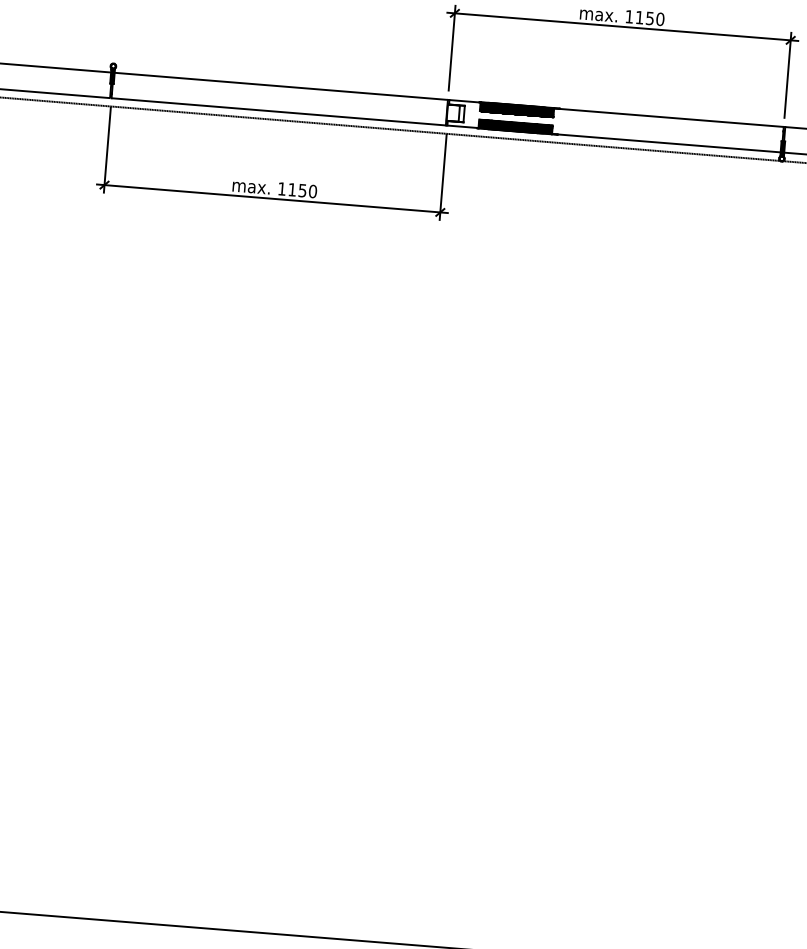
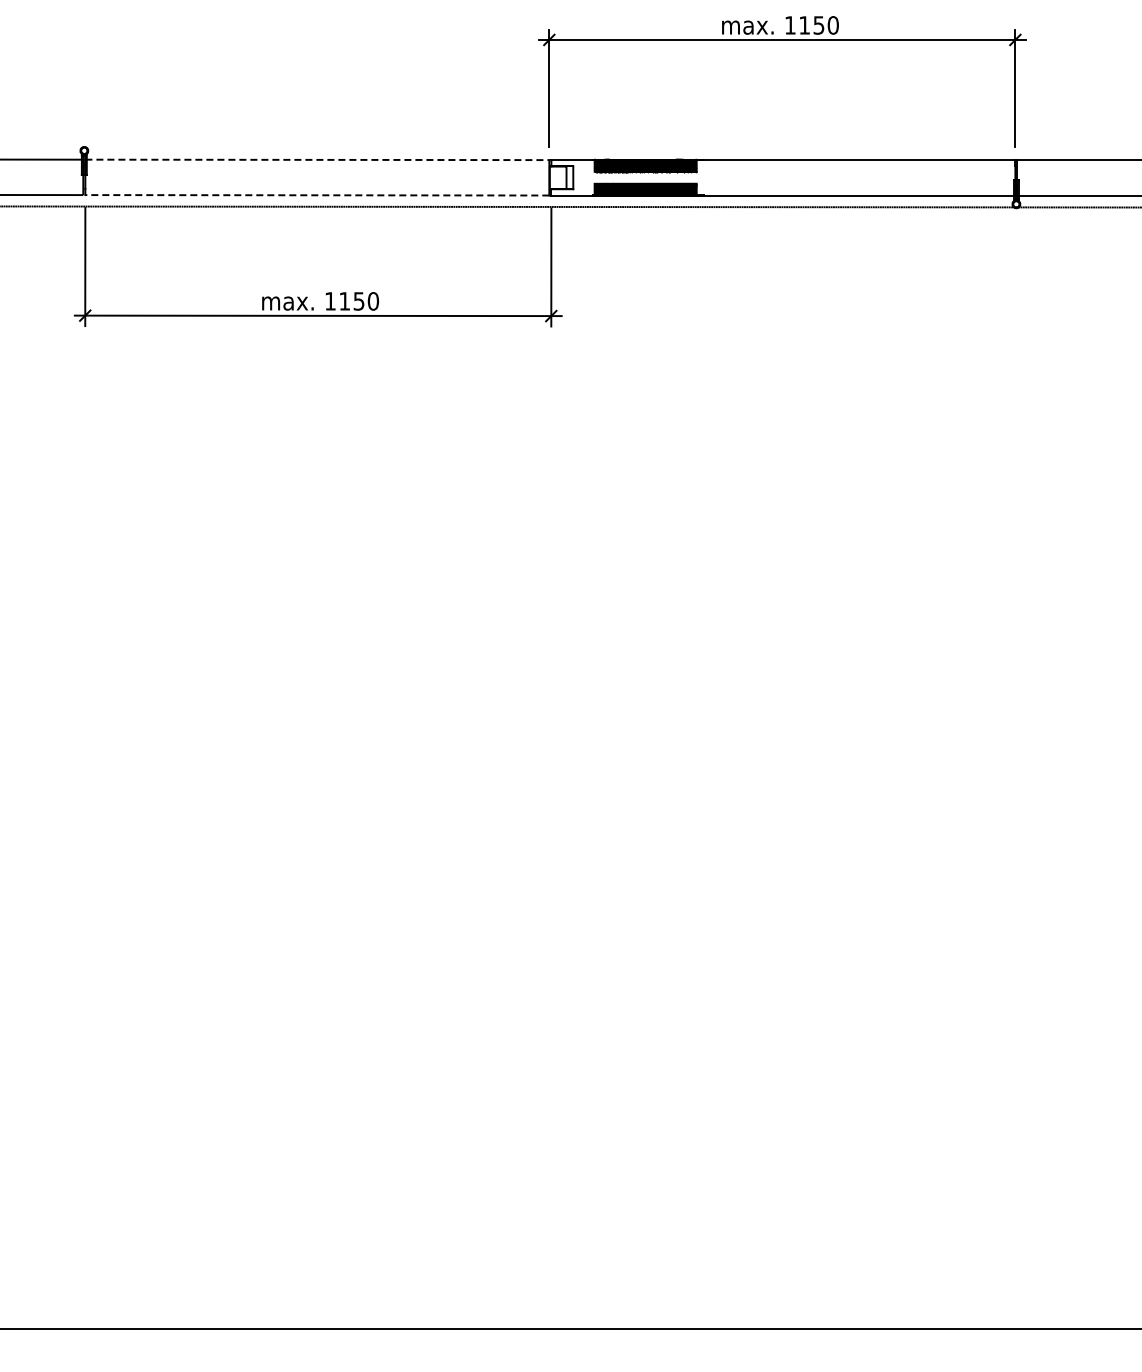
line: (280, 86) -> (317, 159), solid -> dashed
line: (278, 111) -> (317, 195), solid -> dashed

